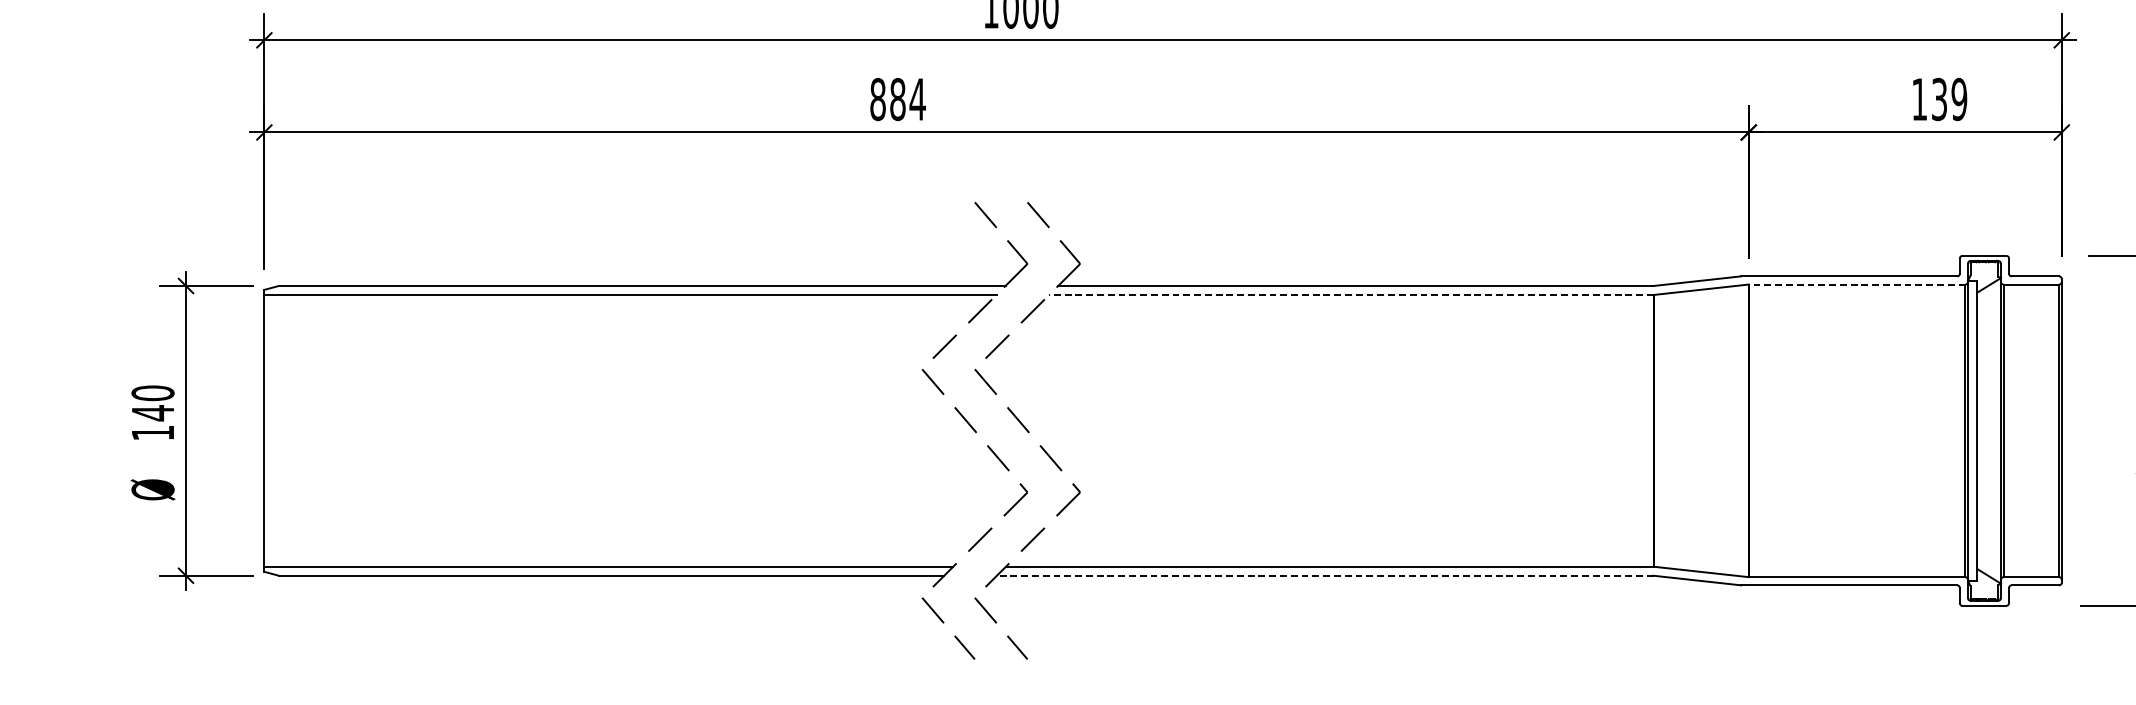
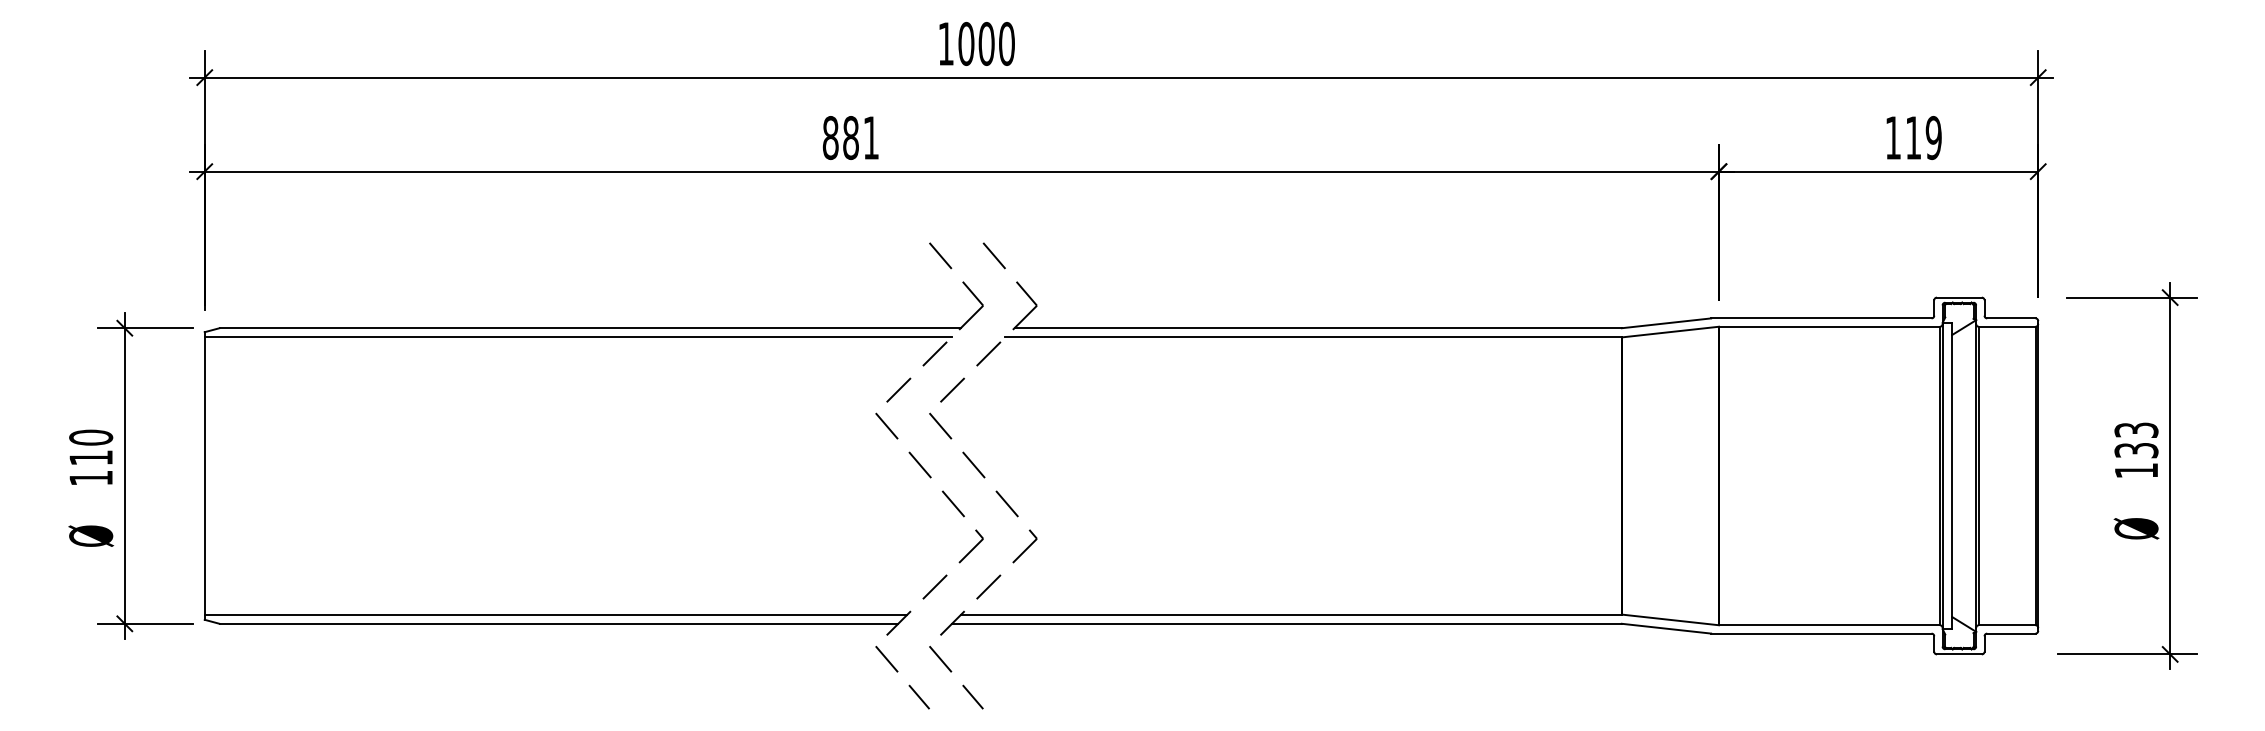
text: (917, 99) -> (870, 137), 884 -> 881
text: (1939, 100) -> (1913, 138), 139 -> 119
line: (1857, 284) -> (1829, 326), dashed -> solid
line: (1351, 295) -> (1313, 337), dashed -> solid
text: (152, 412) -> (90, 457), 140 -> 110
line: (1324, 575) -> (1286, 623), dashed -> solid

